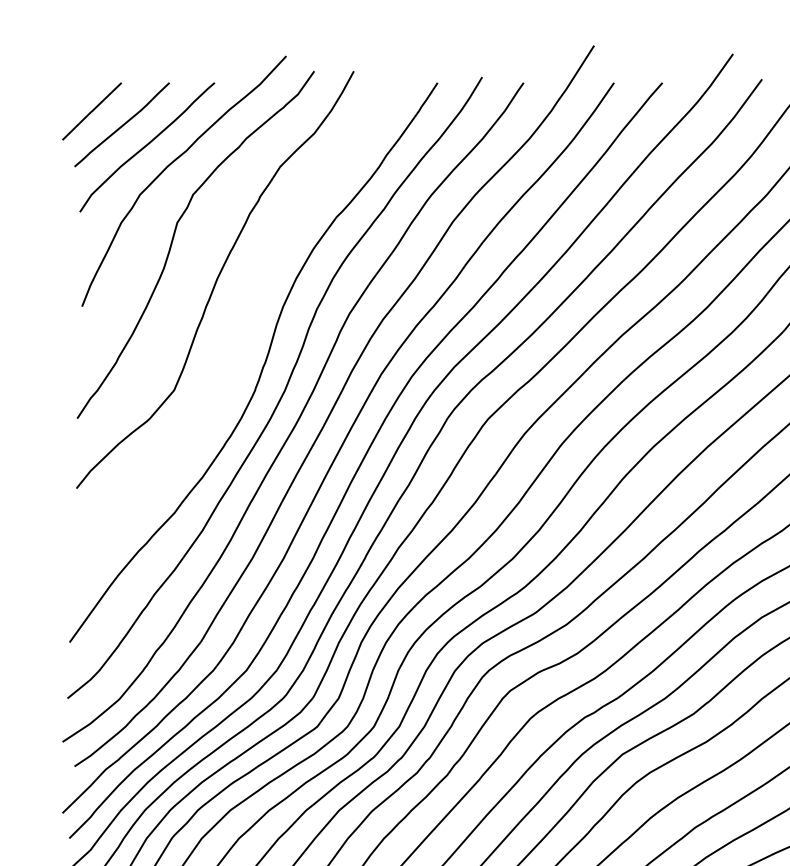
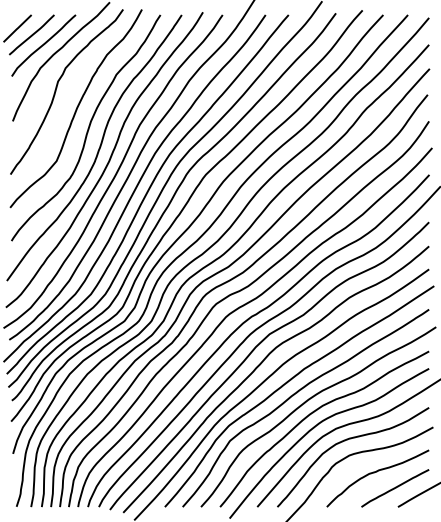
curve: (239, 321) -> (87, 128), added

